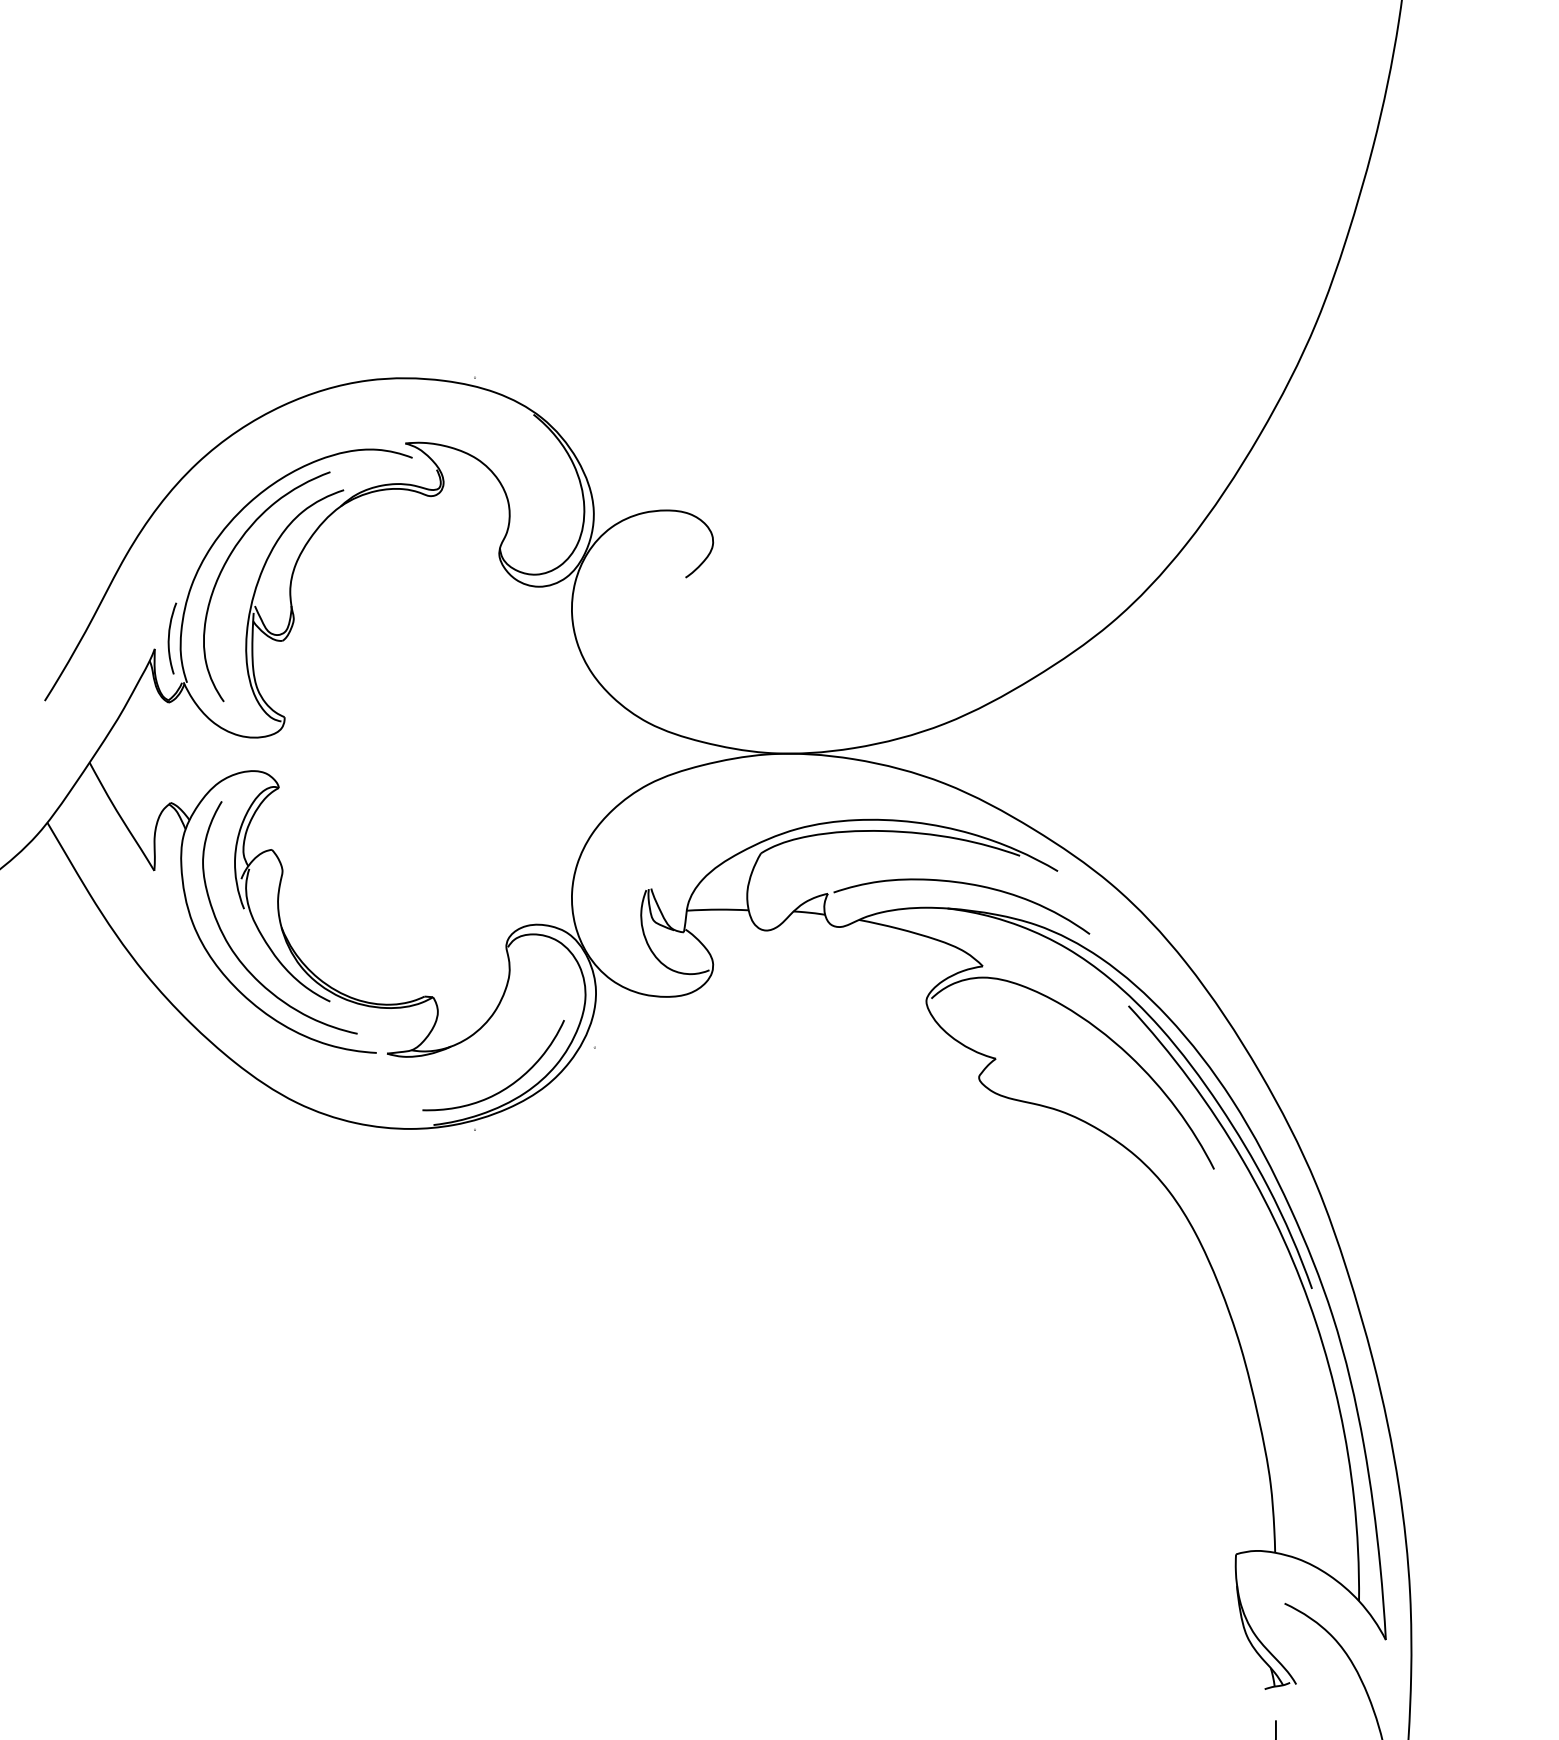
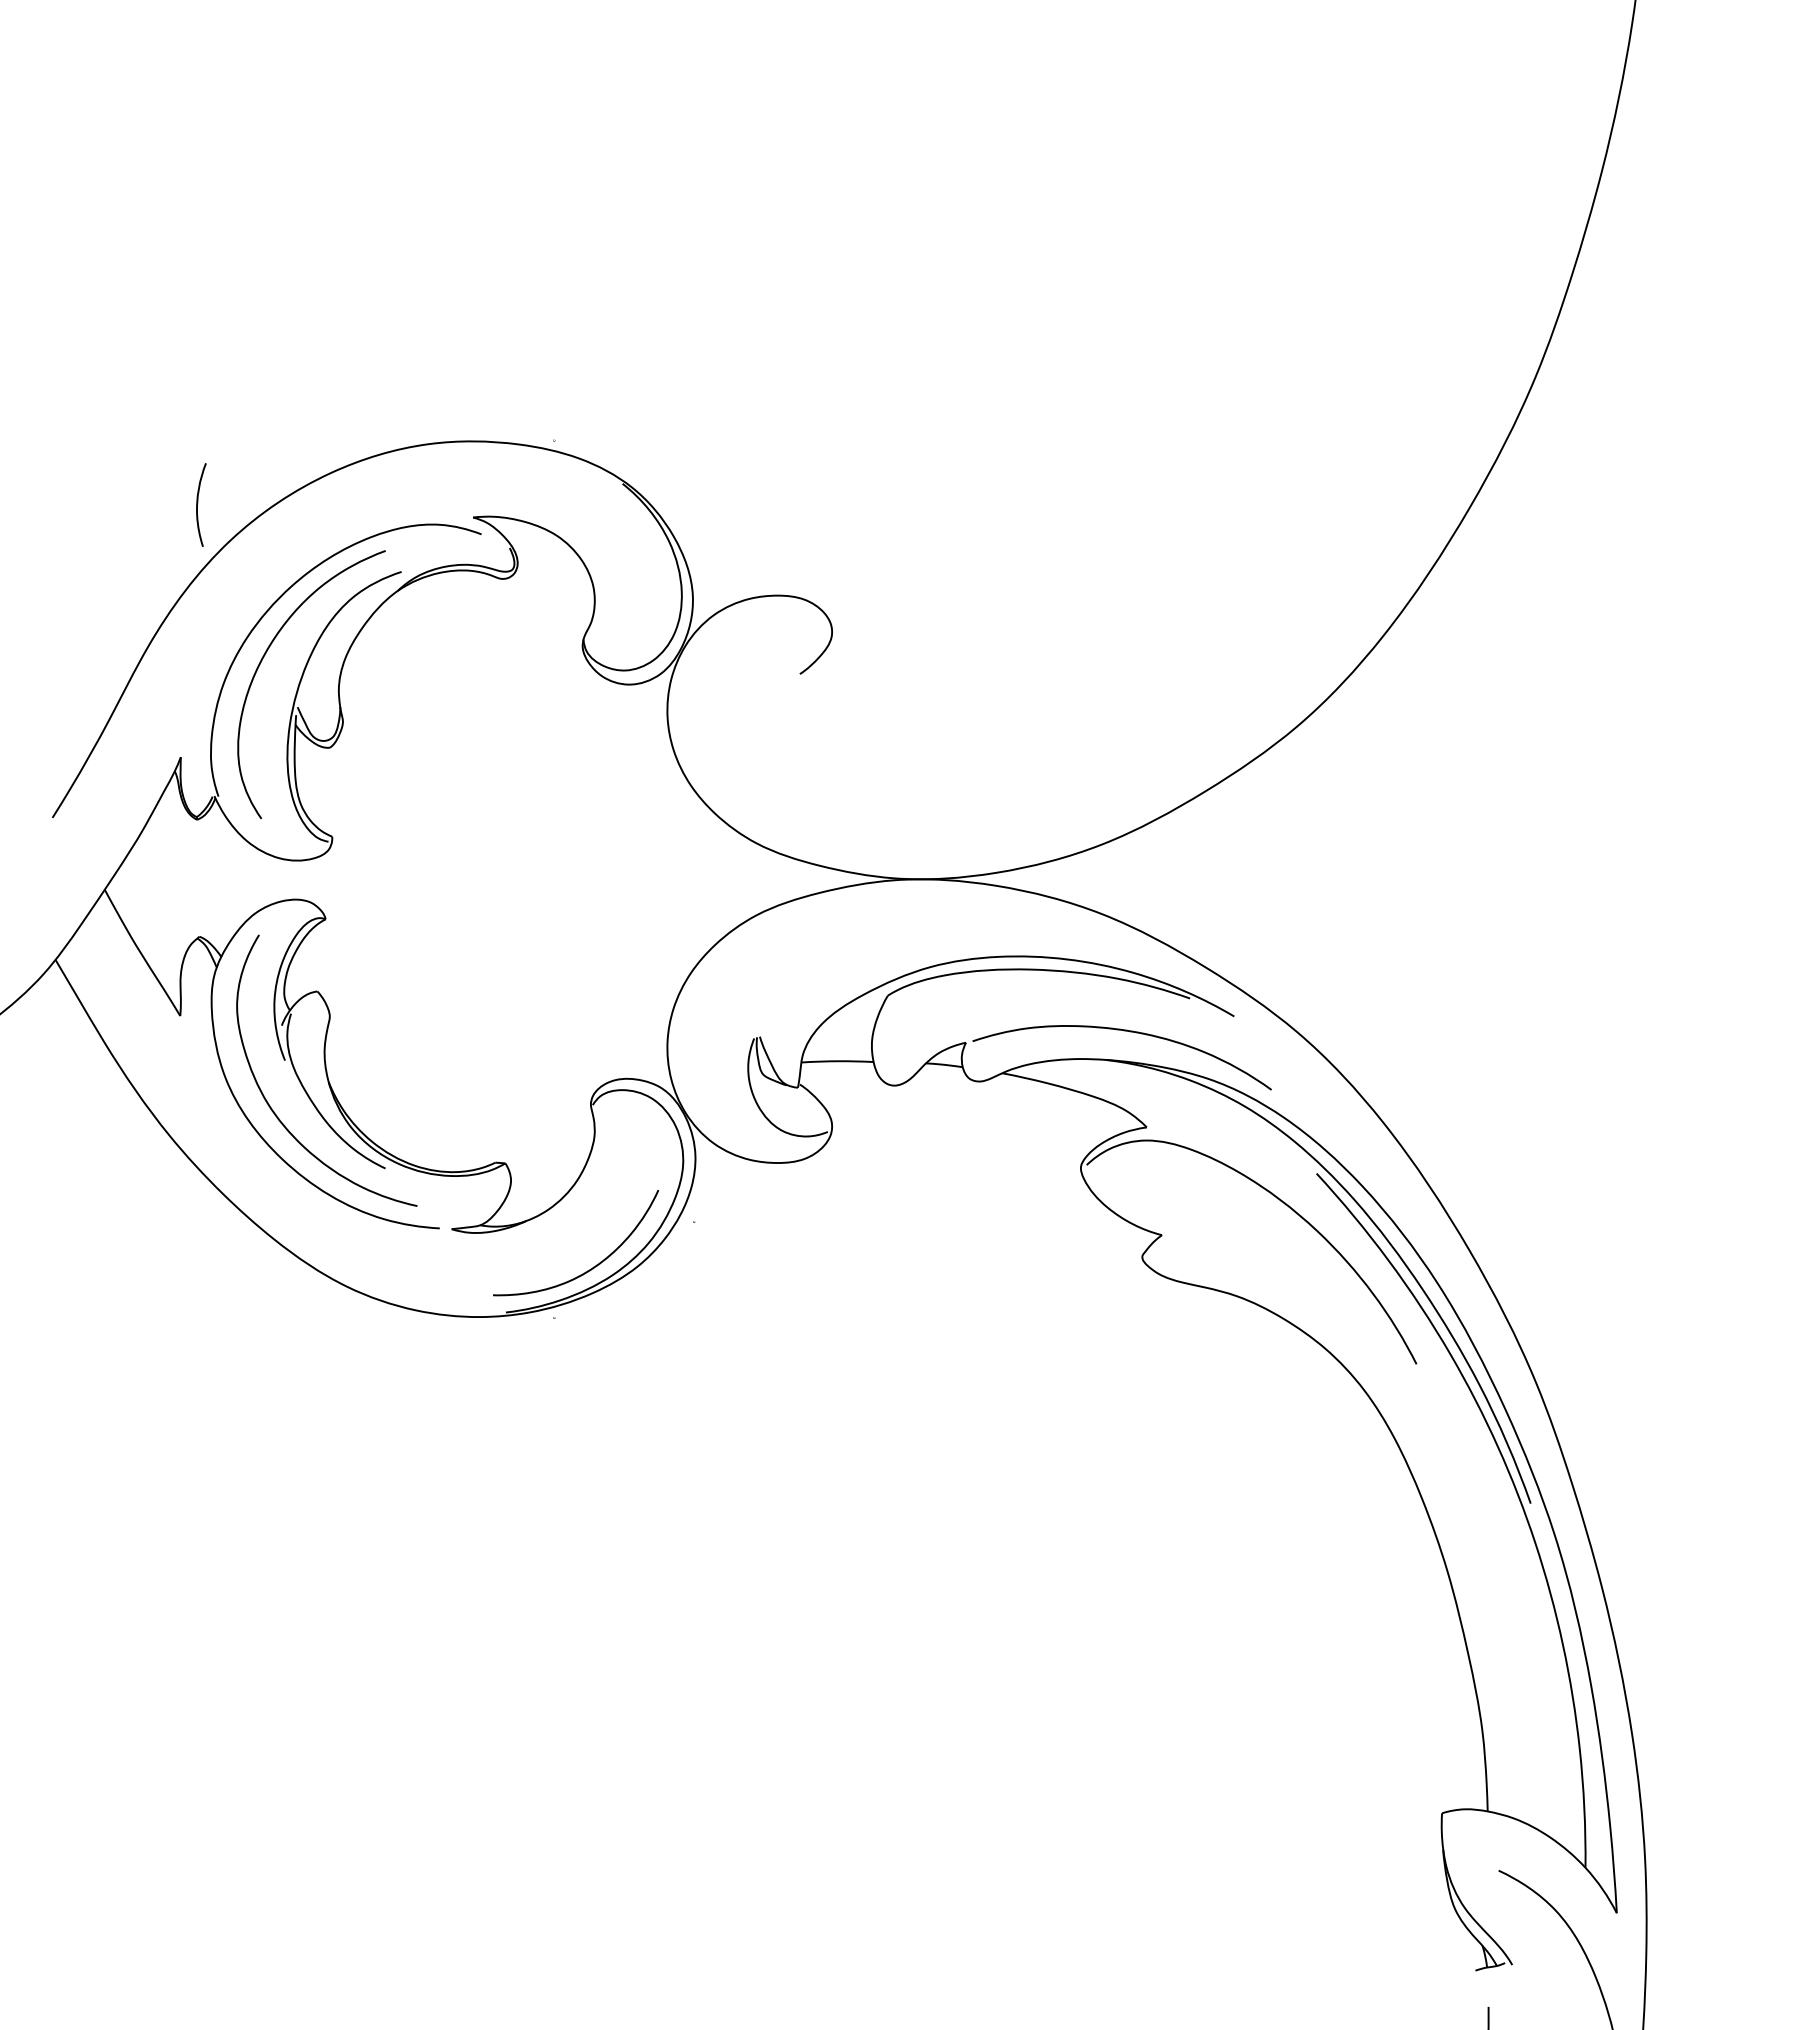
curve: (169, 637) -> (198, 503), moved

